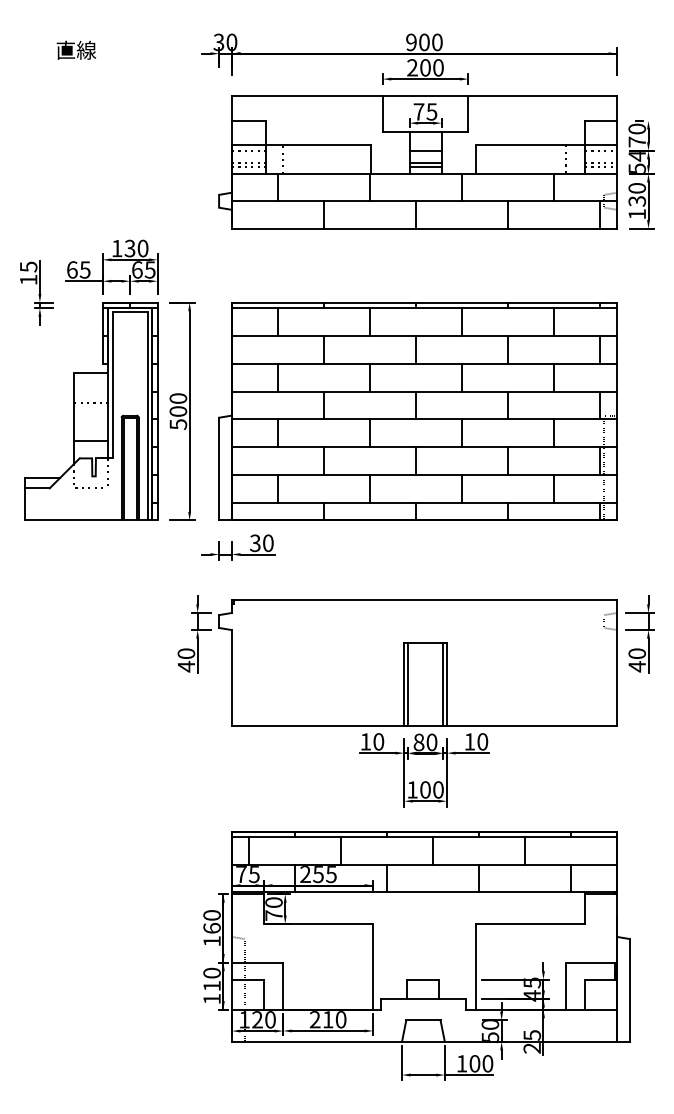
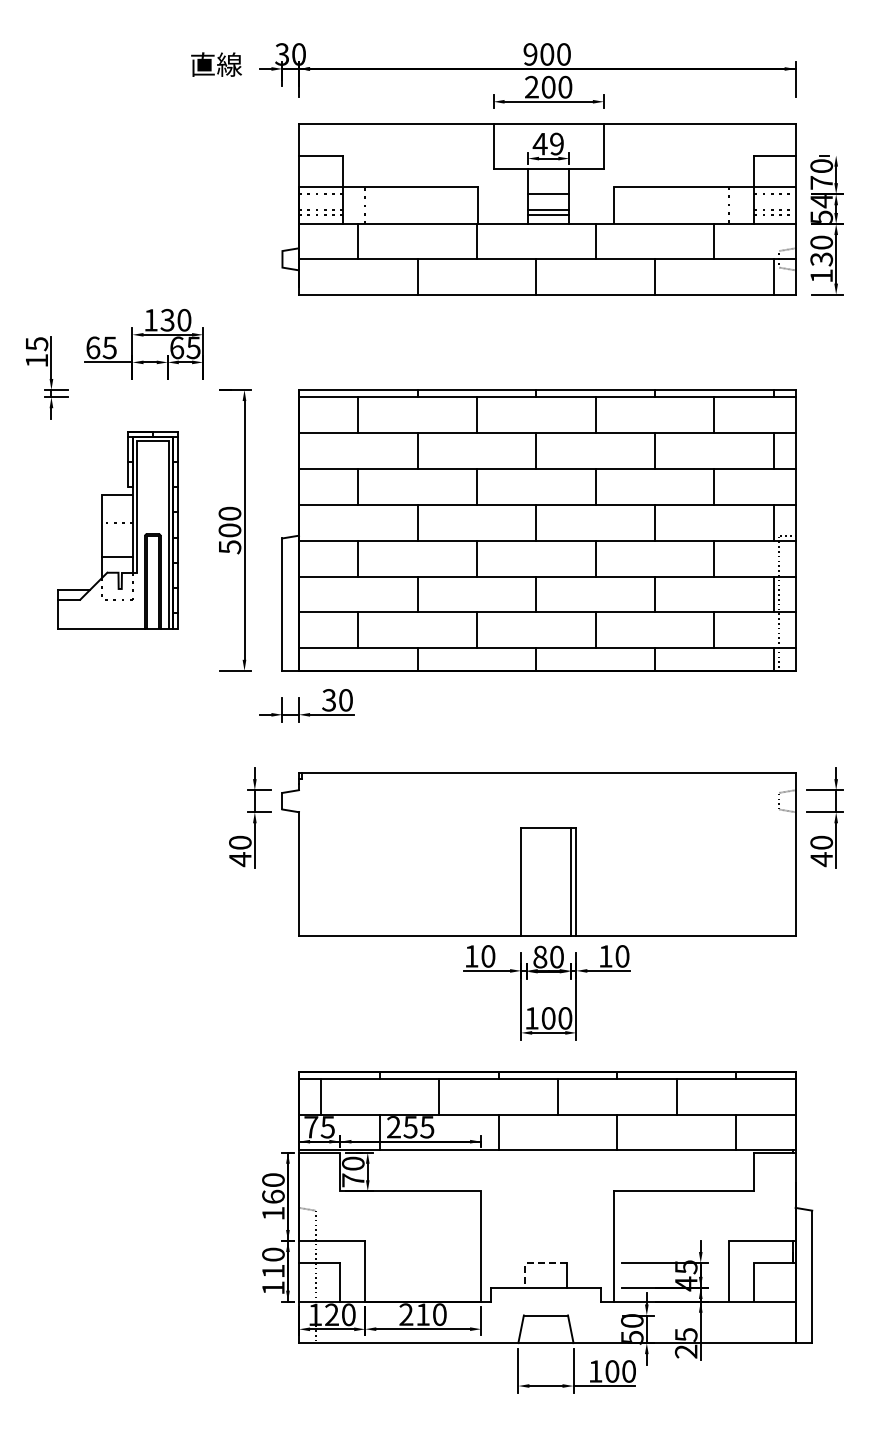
text: (76, 50) -> (216, 64), moved
text: (424, 111) -> (547, 143), 75 -> 49
part: (91, 411) -> (117, 530), size x0.7
line: (408, 684) -> (526, 882), removed
line: (413, 980) -> (533, 1263), solid -> dashed

